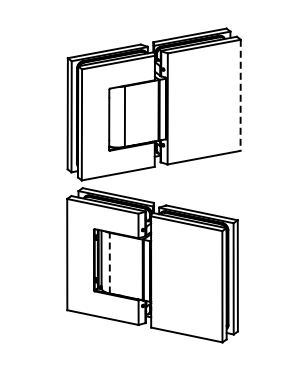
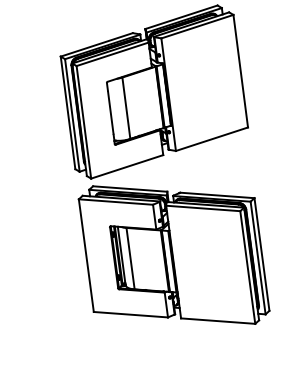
line: (240, 95) -> (240, 71), dashed -> solid
line: (109, 262) -> (130, 258), dashed -> solid

